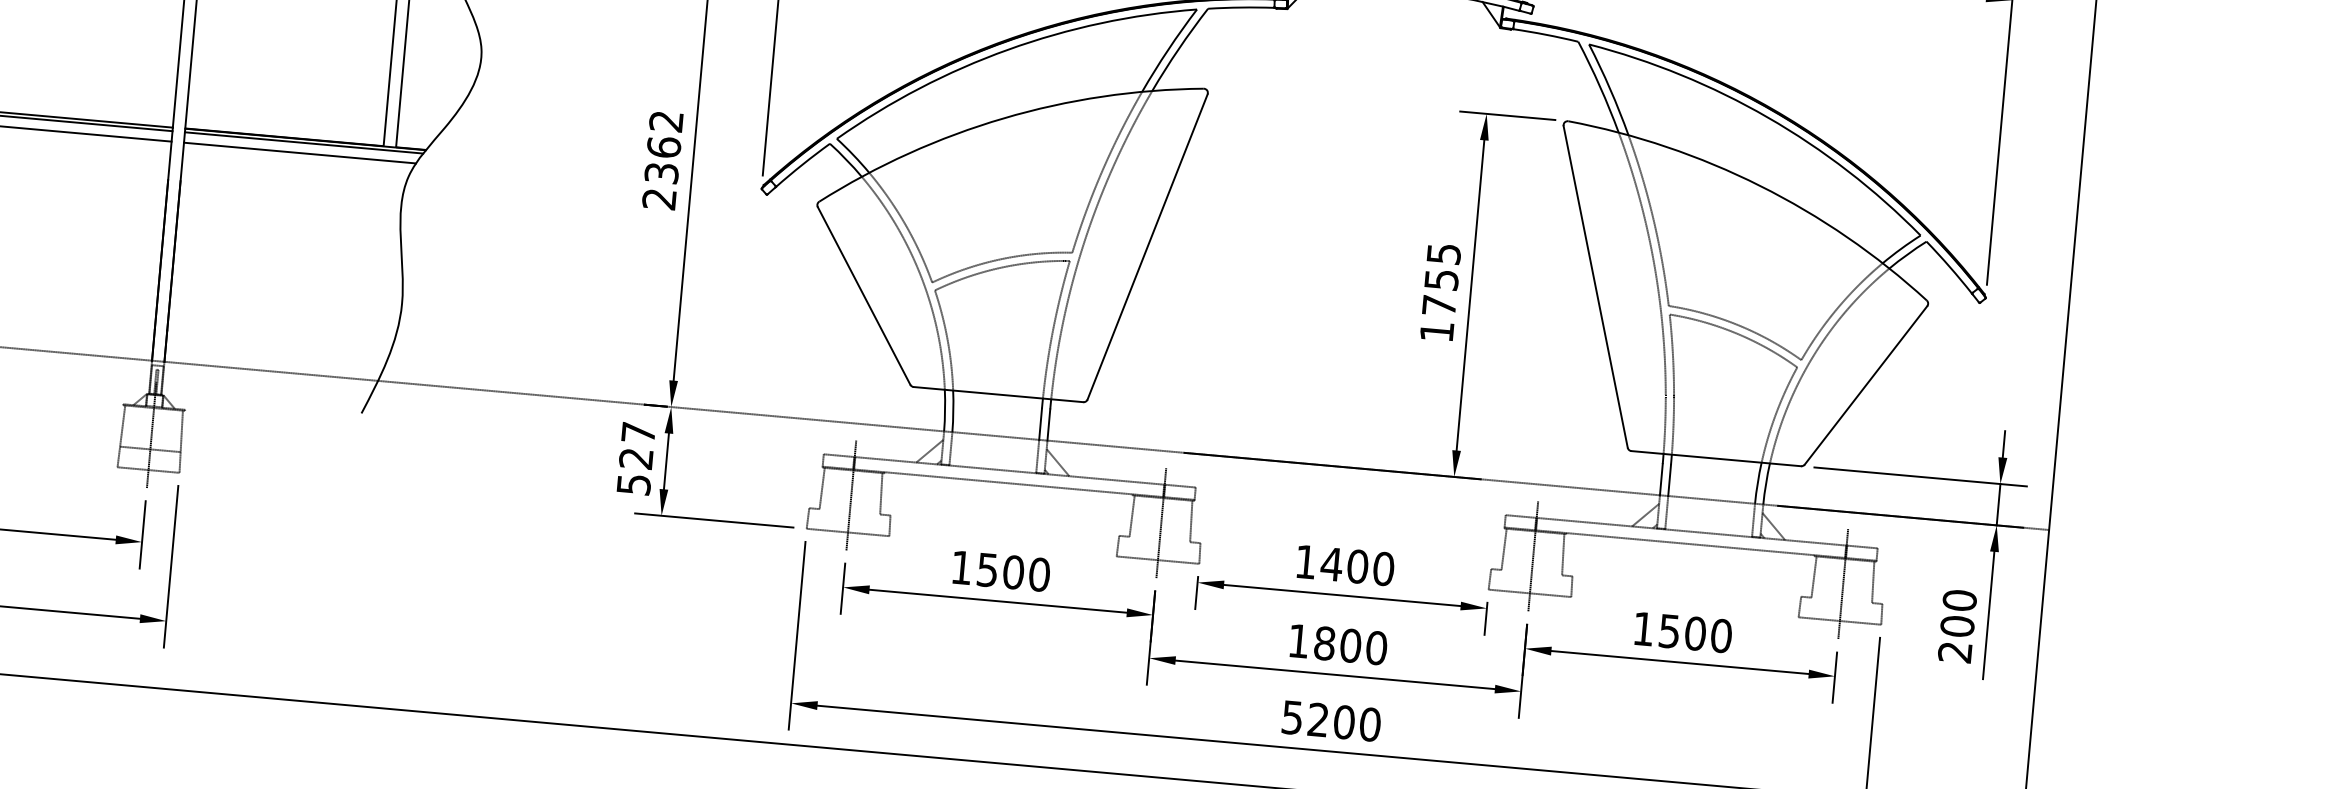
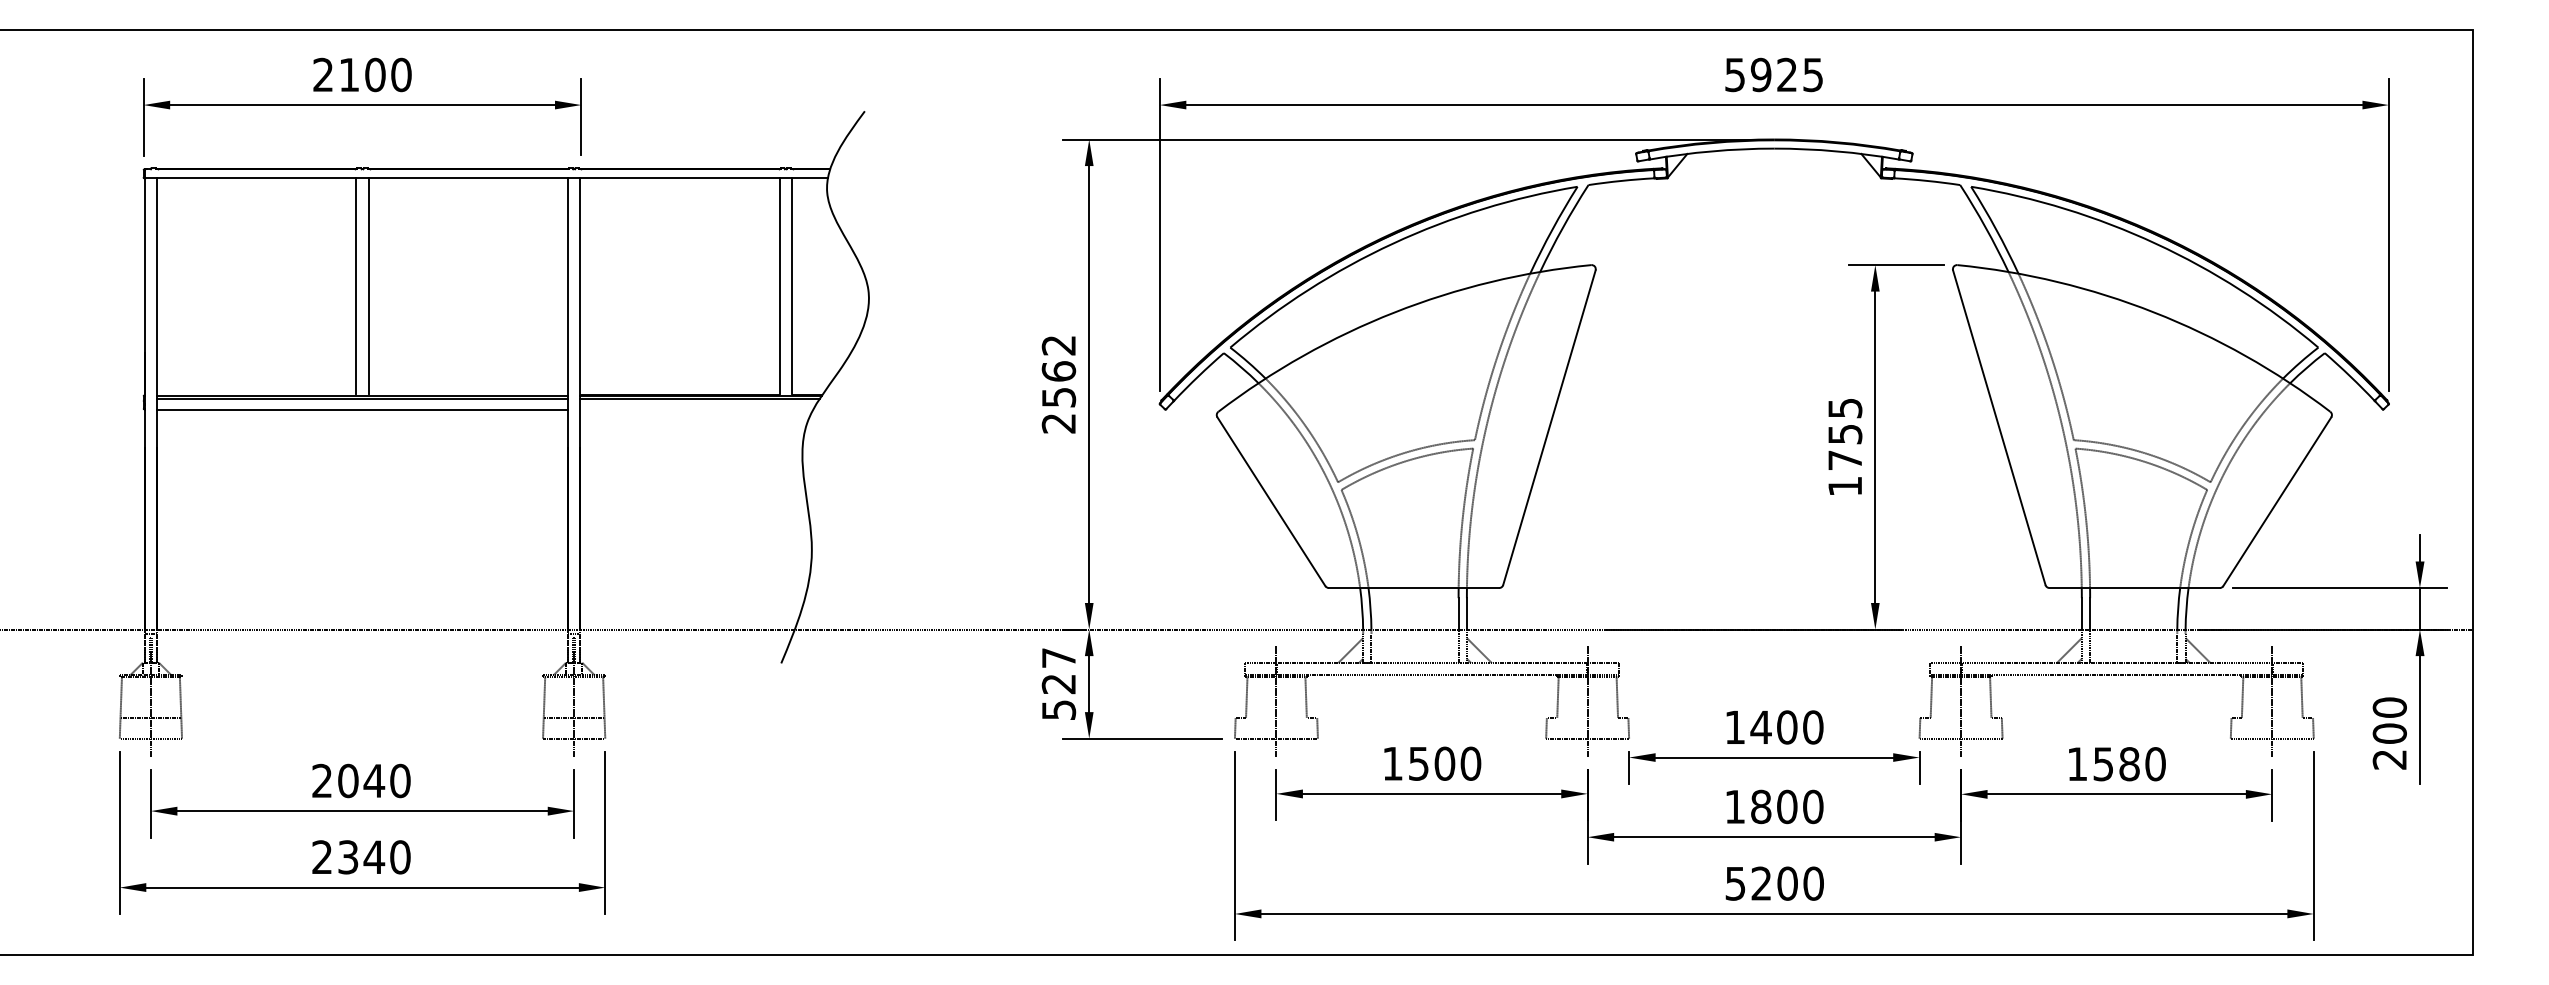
line: (299, 152) -> (696, 409), removed
text: (661, 172) -> (1058, 396), 2362 -> 2562
text: (1695, 633) -> (2129, 764), 1500 -> 1580

